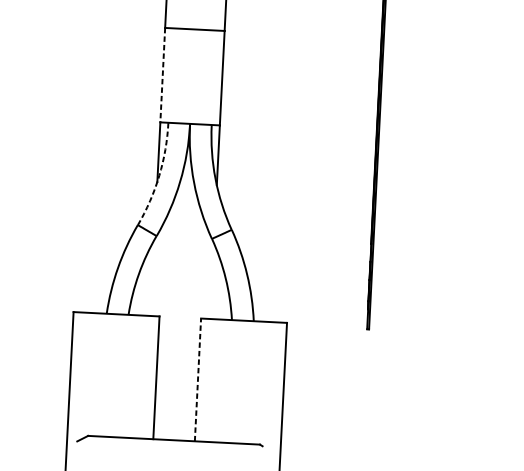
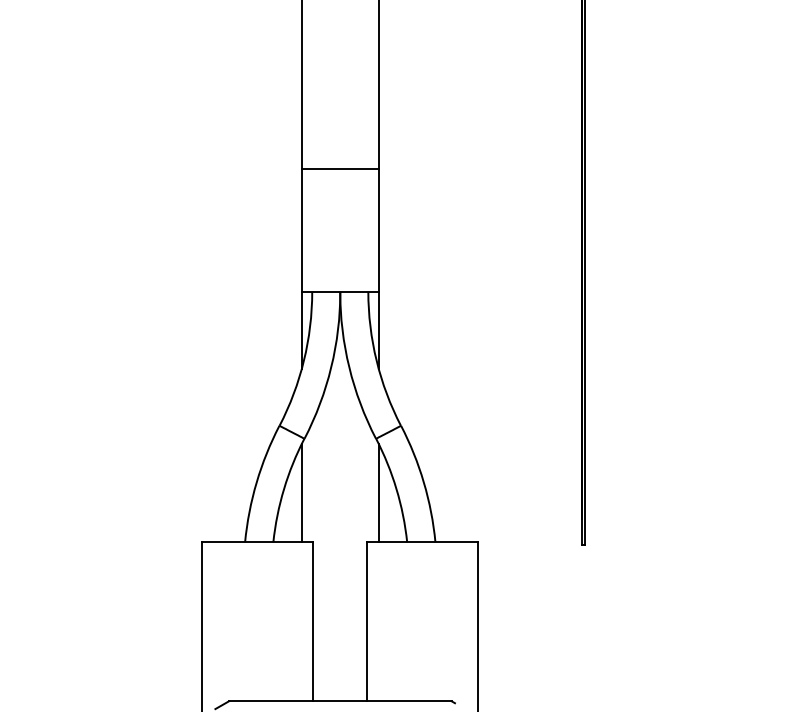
line: (162, 75) -> (301, 231), dashed -> solid
arc: (158, 175) -> (303, 360), dashed -> solid
line: (152, 278) -> (301, 493), added
line: (211, 281) -> (378, 493), added
line: (198, 379) -> (367, 621), dashed -> solid

